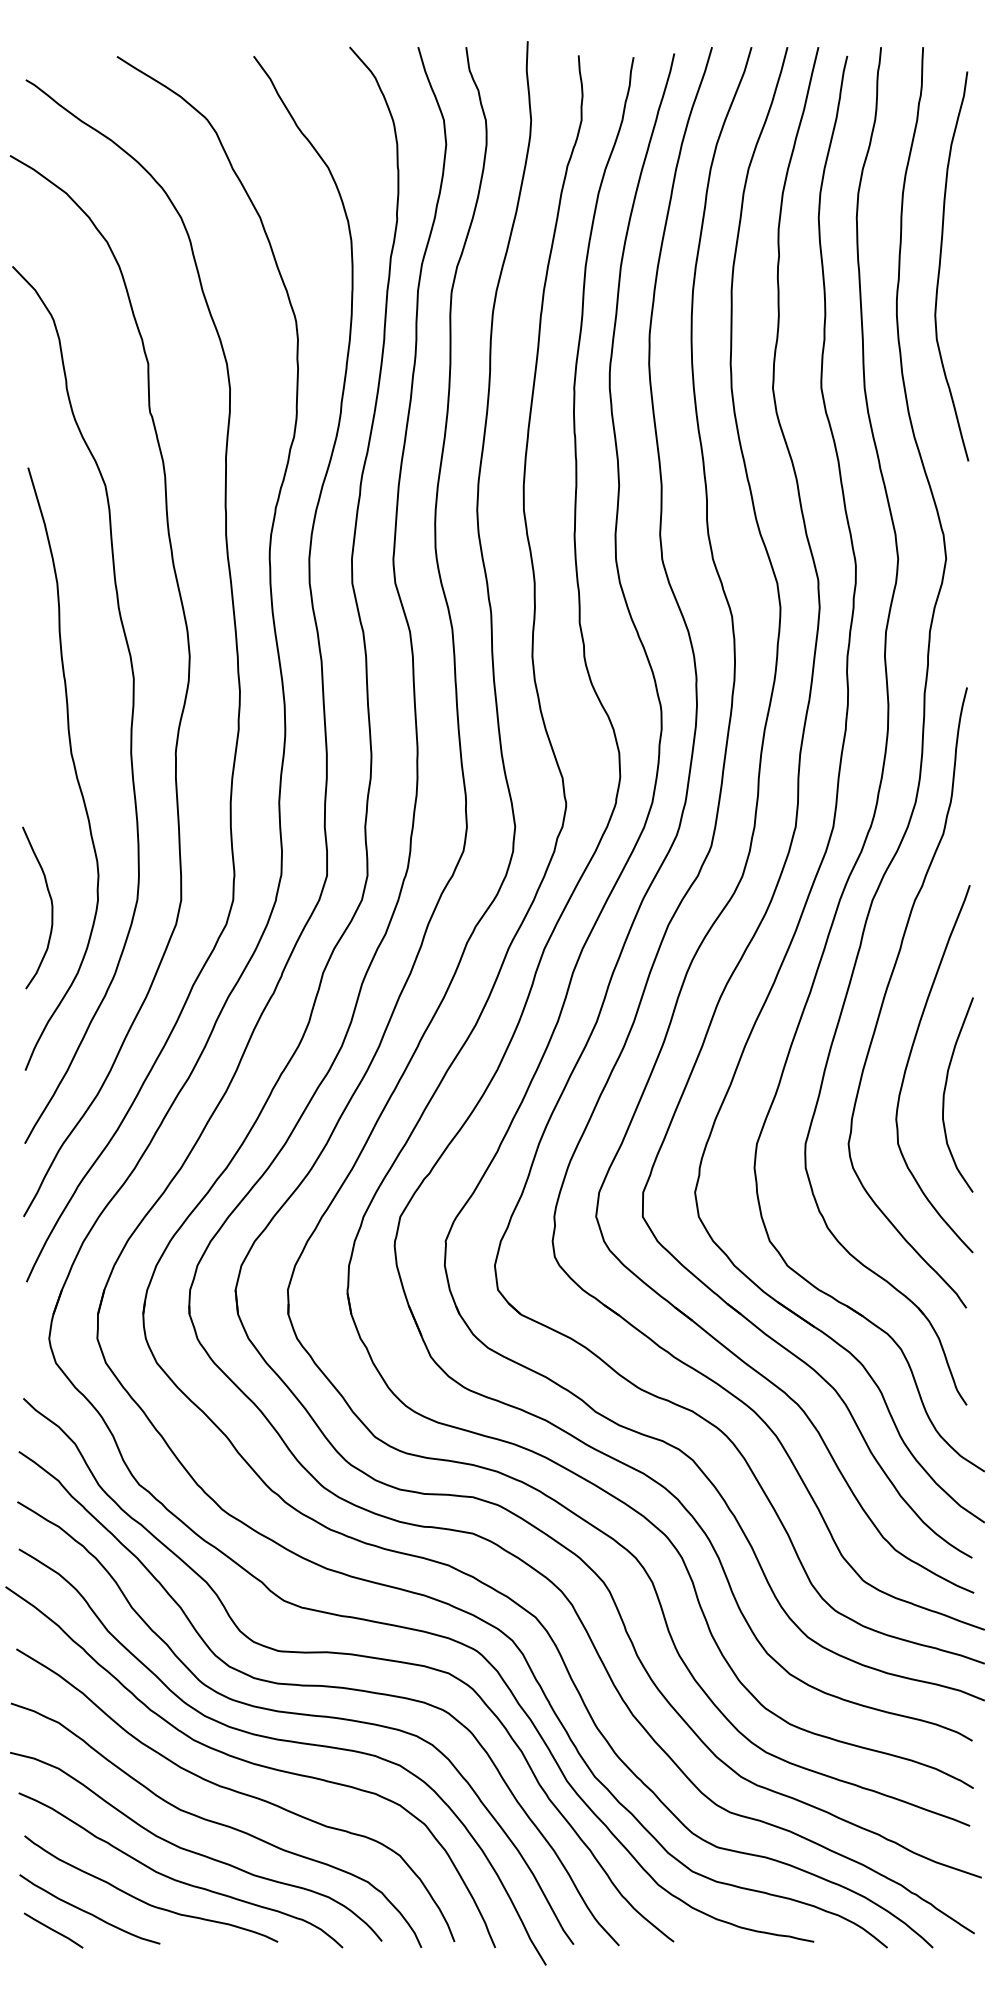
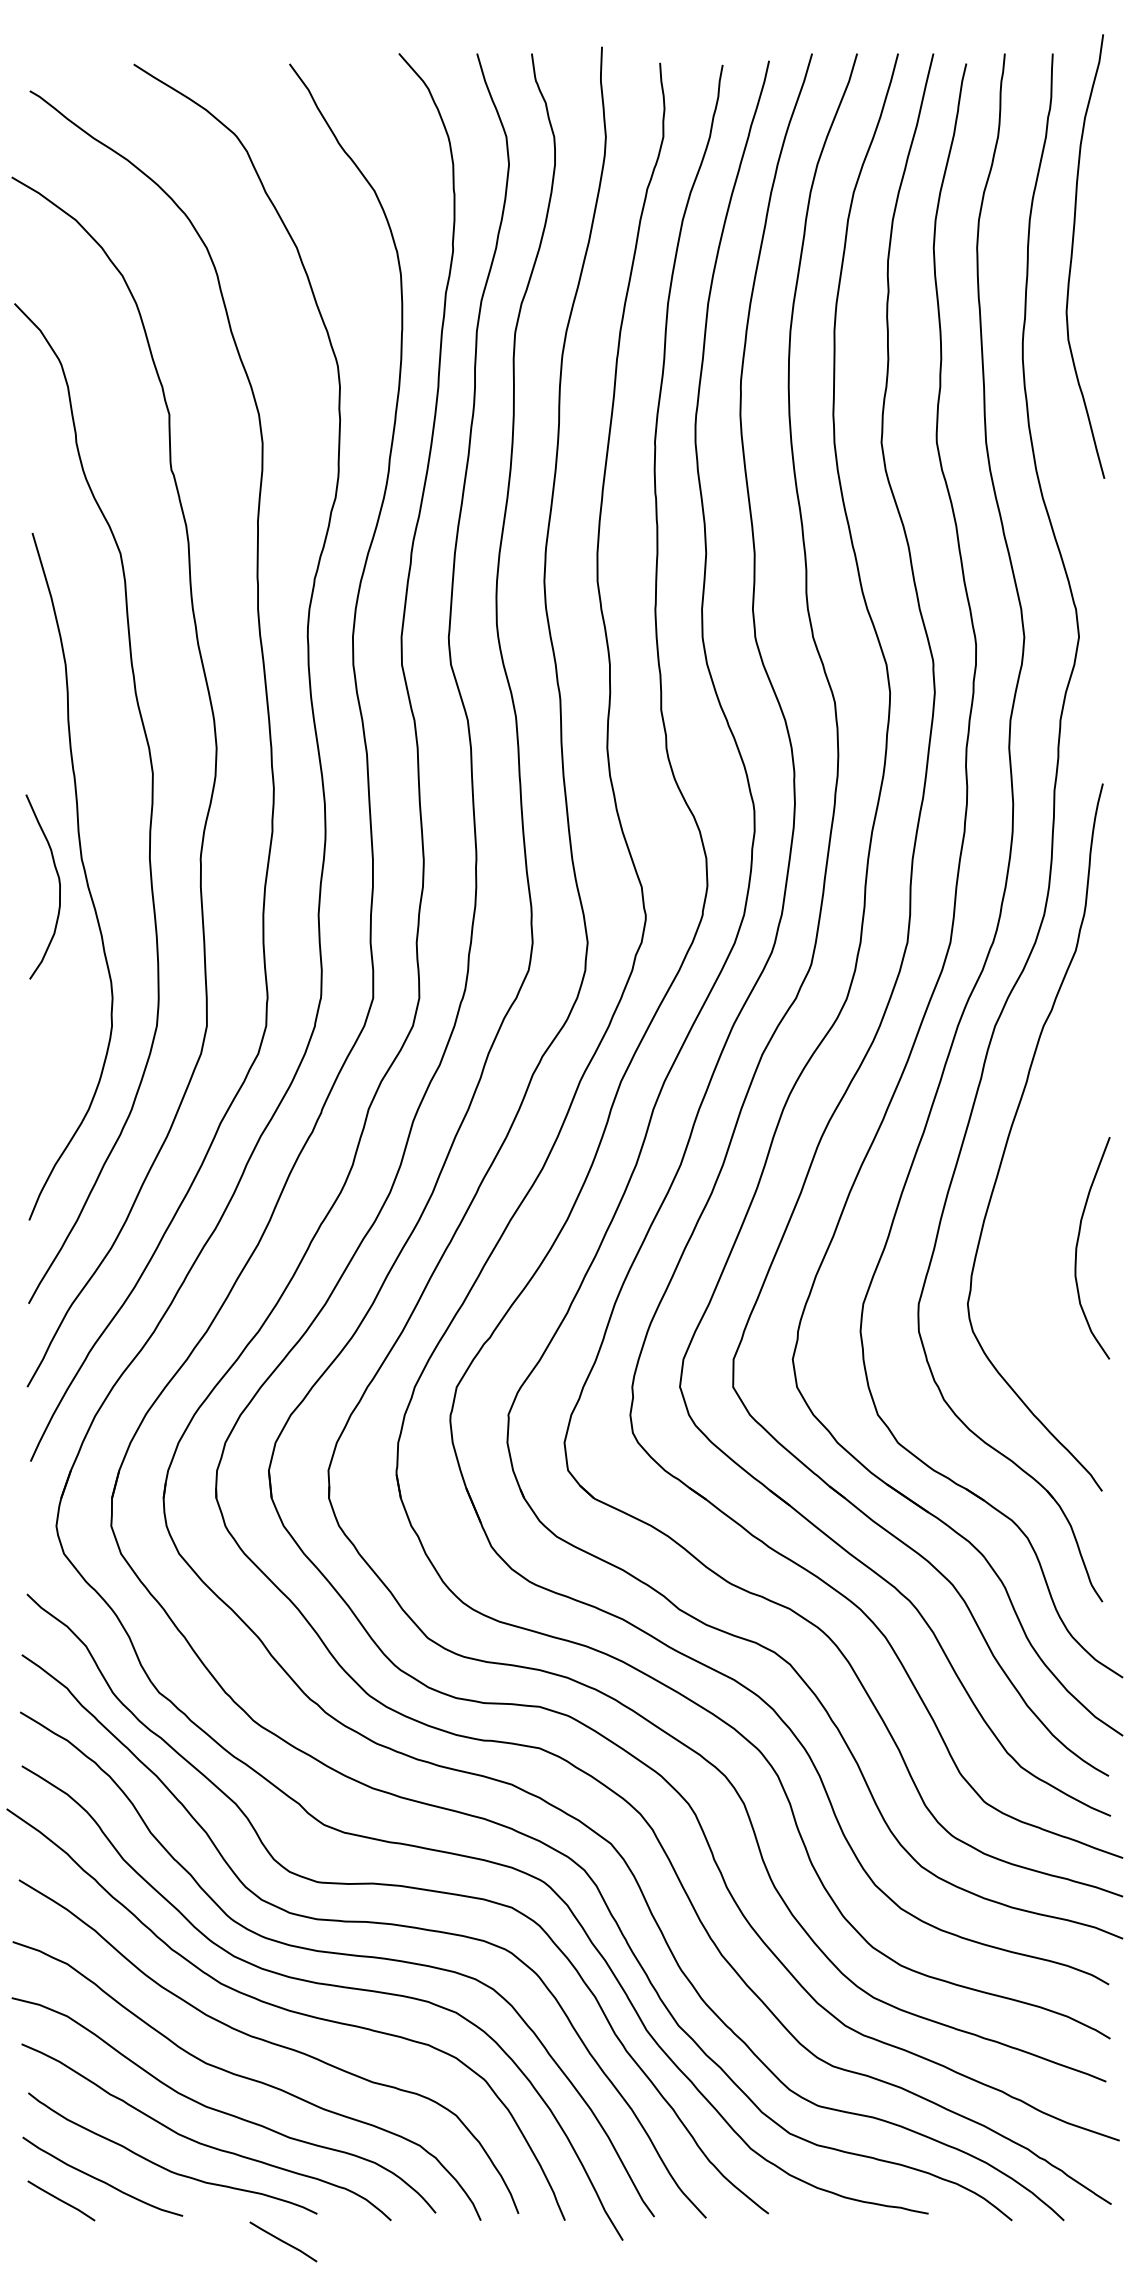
curve: (940, 266) -> (1072, 256), moved
curve: (51, 904) -> (58, 882), moved
curve: (908, 1062) -> (1036, 1211), removed
line: (248, 1966) -> (283, 2241), added

